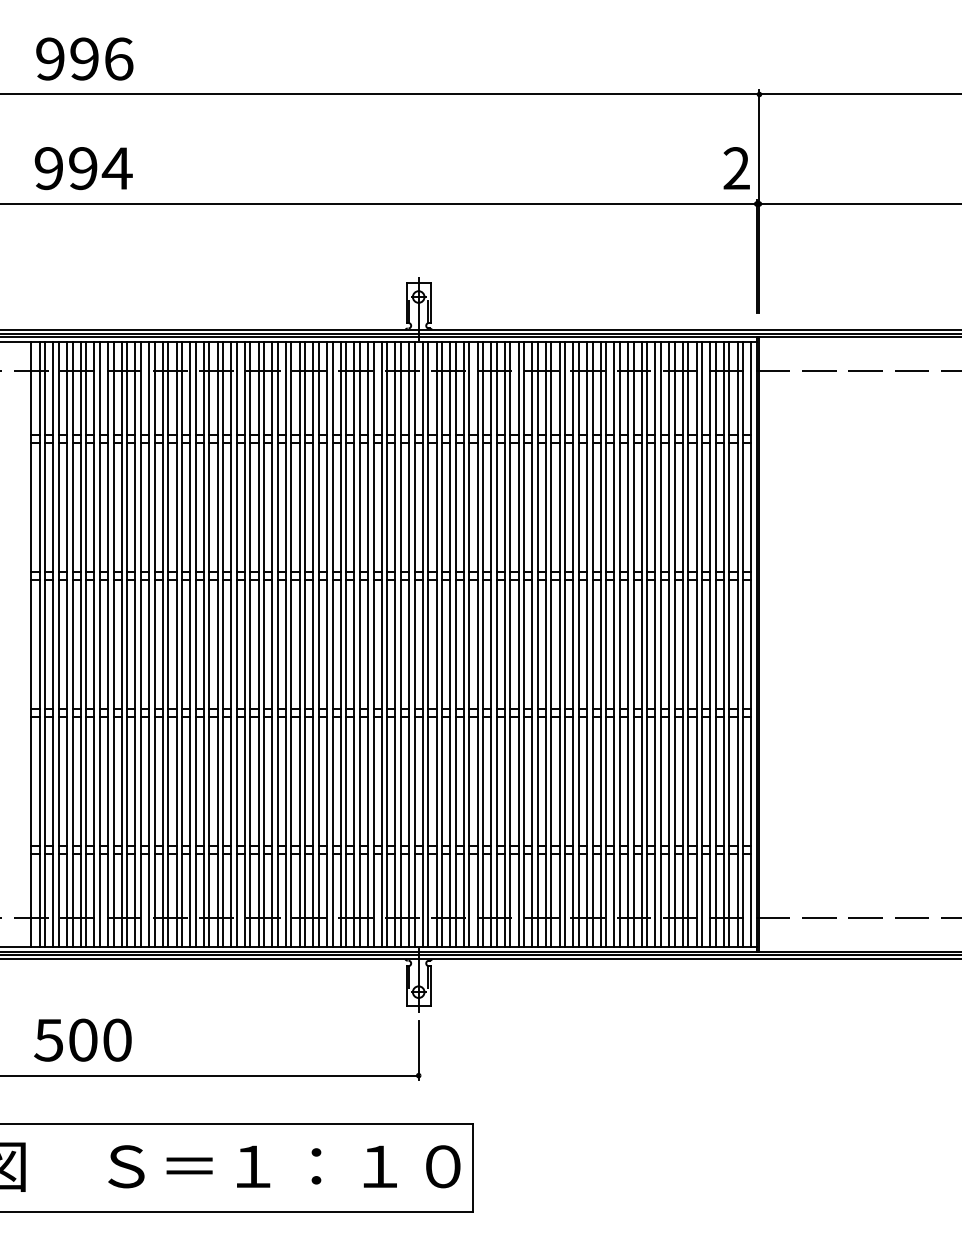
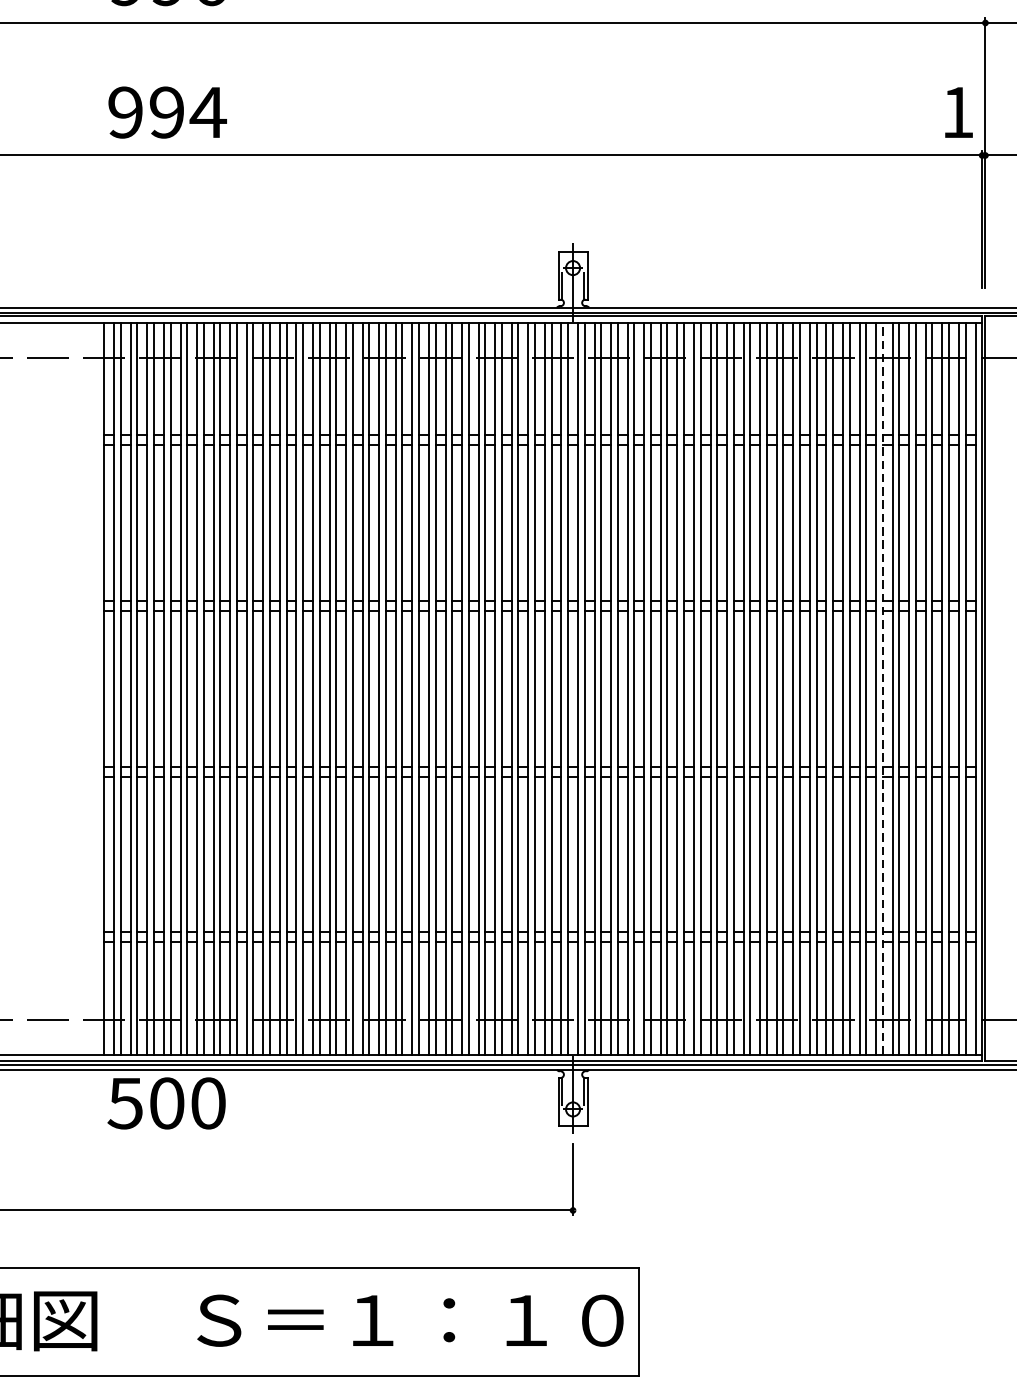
text: (736, 168) -> (957, 112), 2 -> 1
line: (674, 644) -> (882, 688), solid -> dashed
text: (82, 1039) -> (166, 1102), moved

